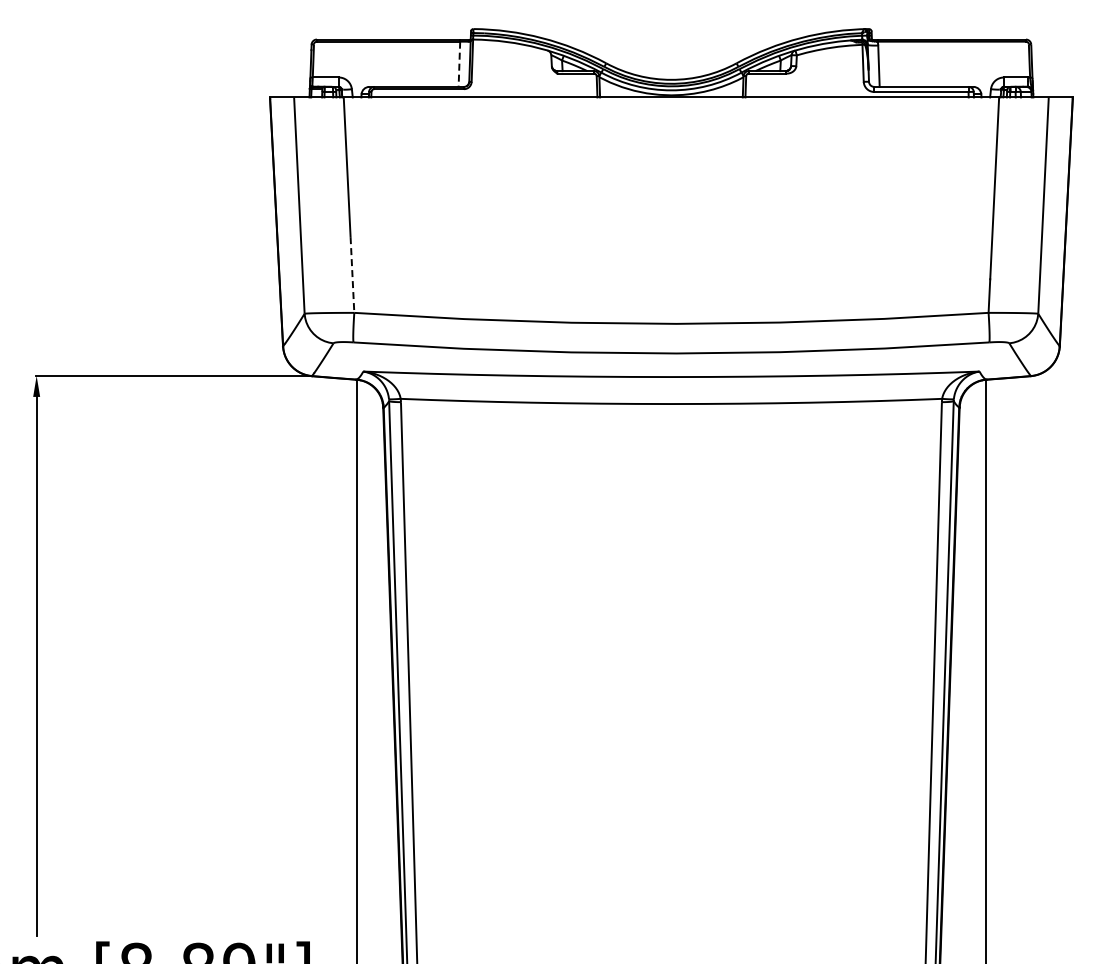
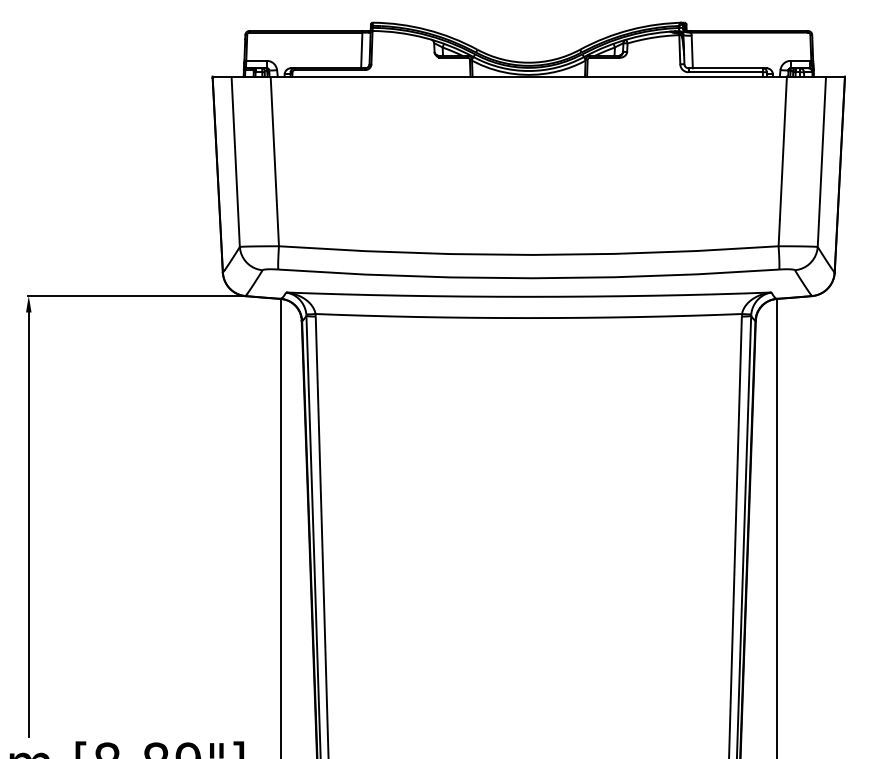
line: (459, 64) -> (361, 50), dashed -> solid
line: (352, 275) -> (277, 216), dashed -> solid

